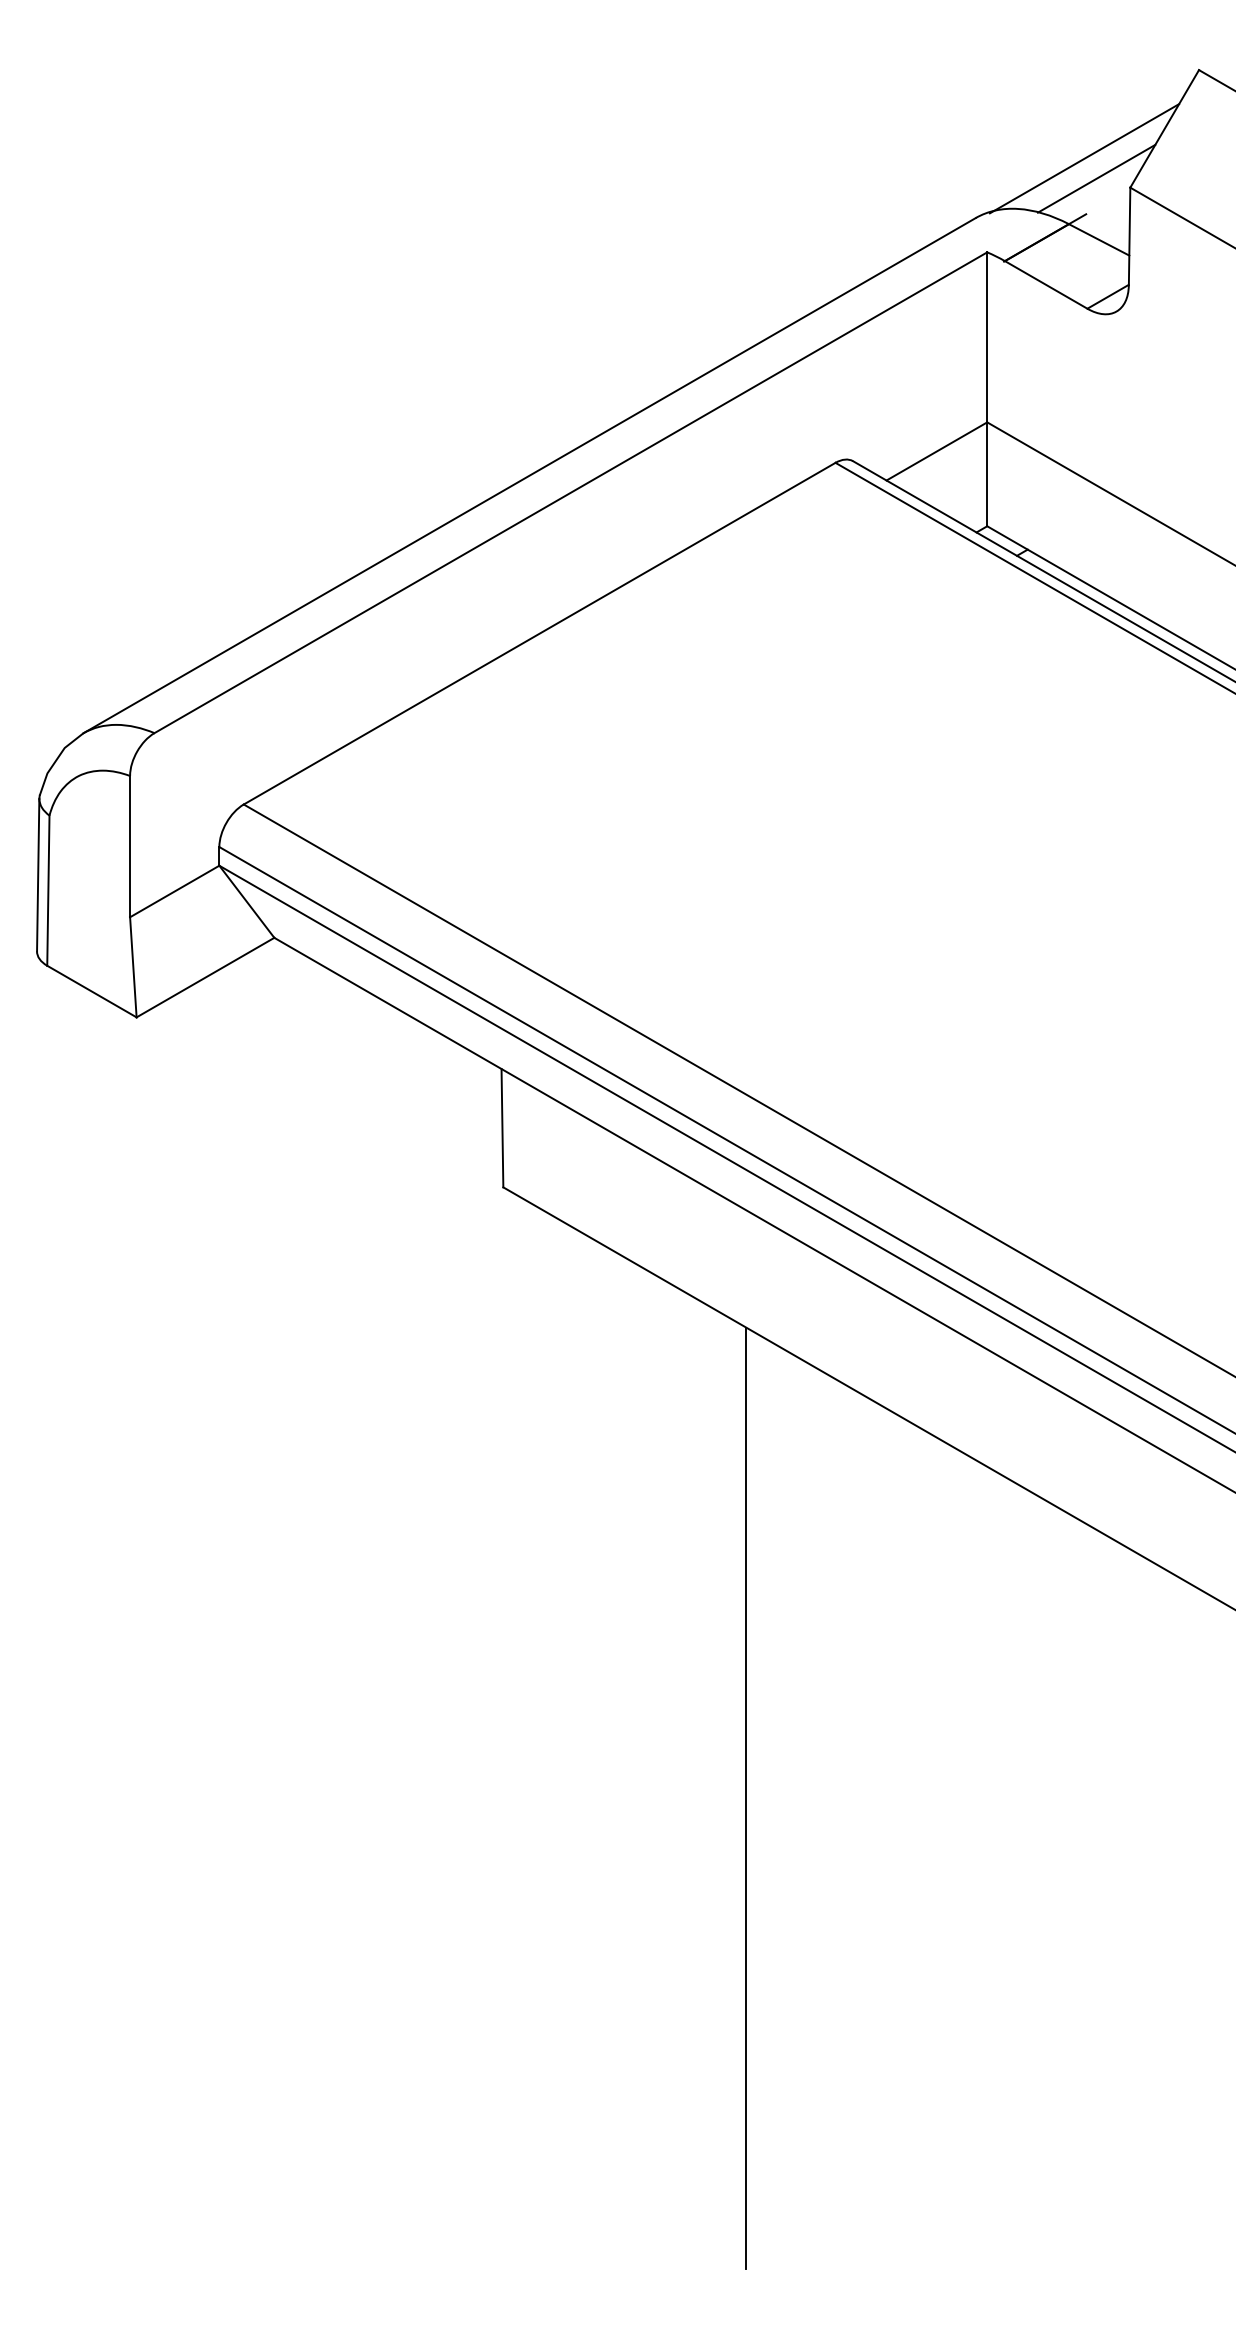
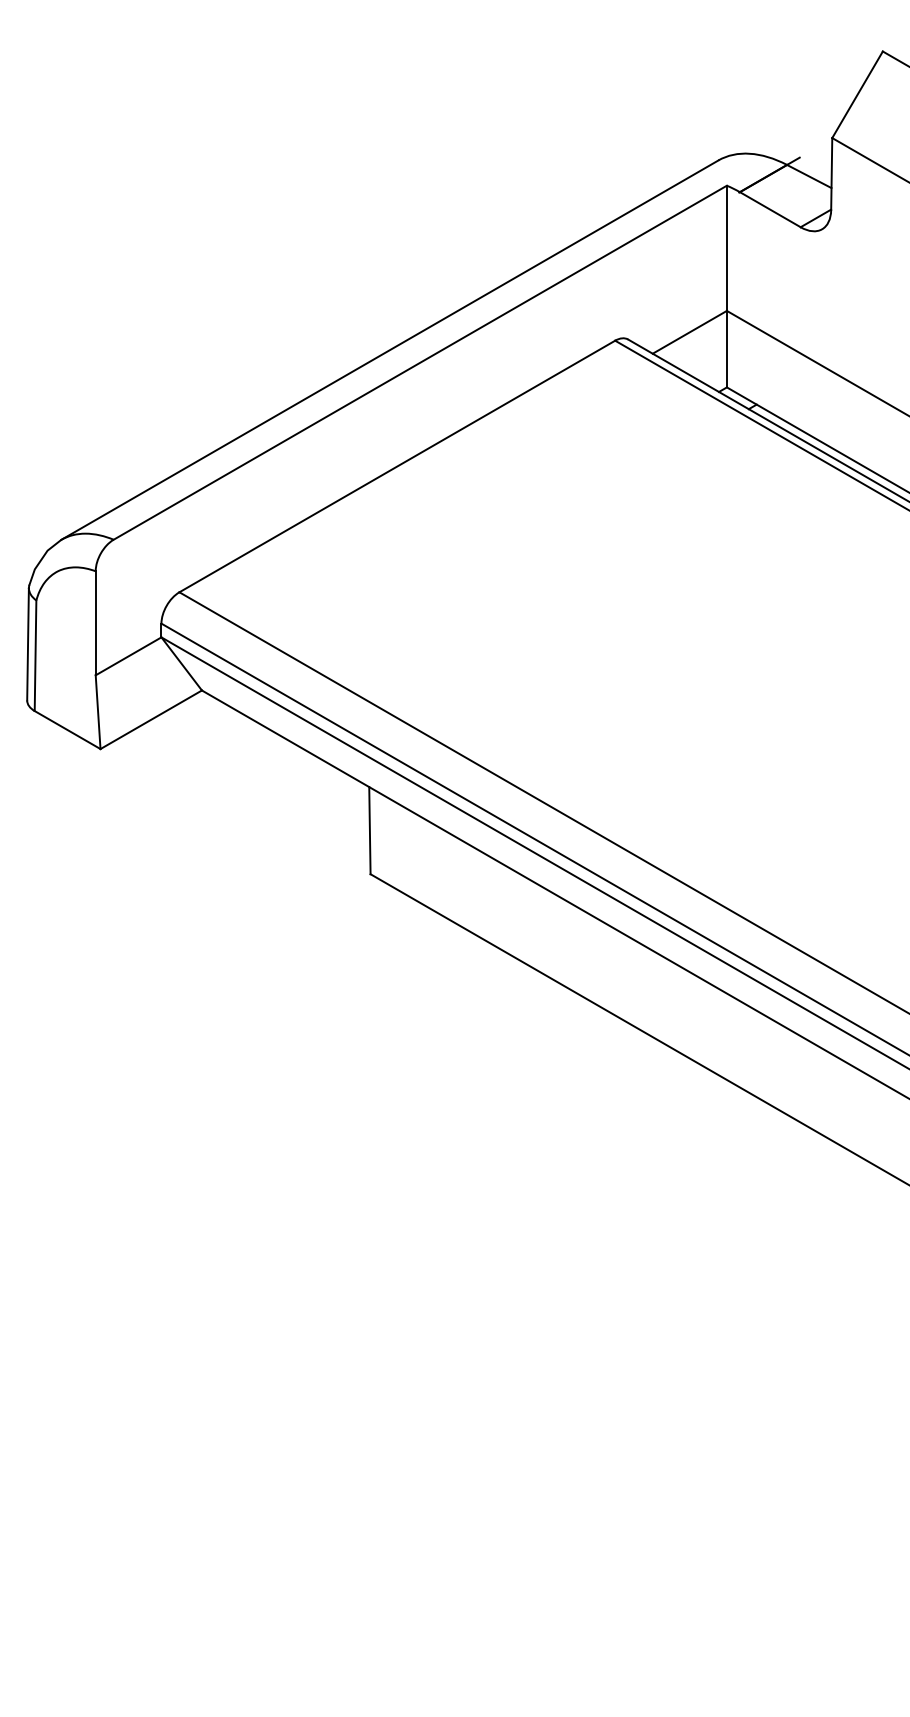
line: (1084, 158) -> (798, 116), removed
line: (1096, 178) -> (807, 131), removed
line: (746, 1797) -> (549, 1323), removed

